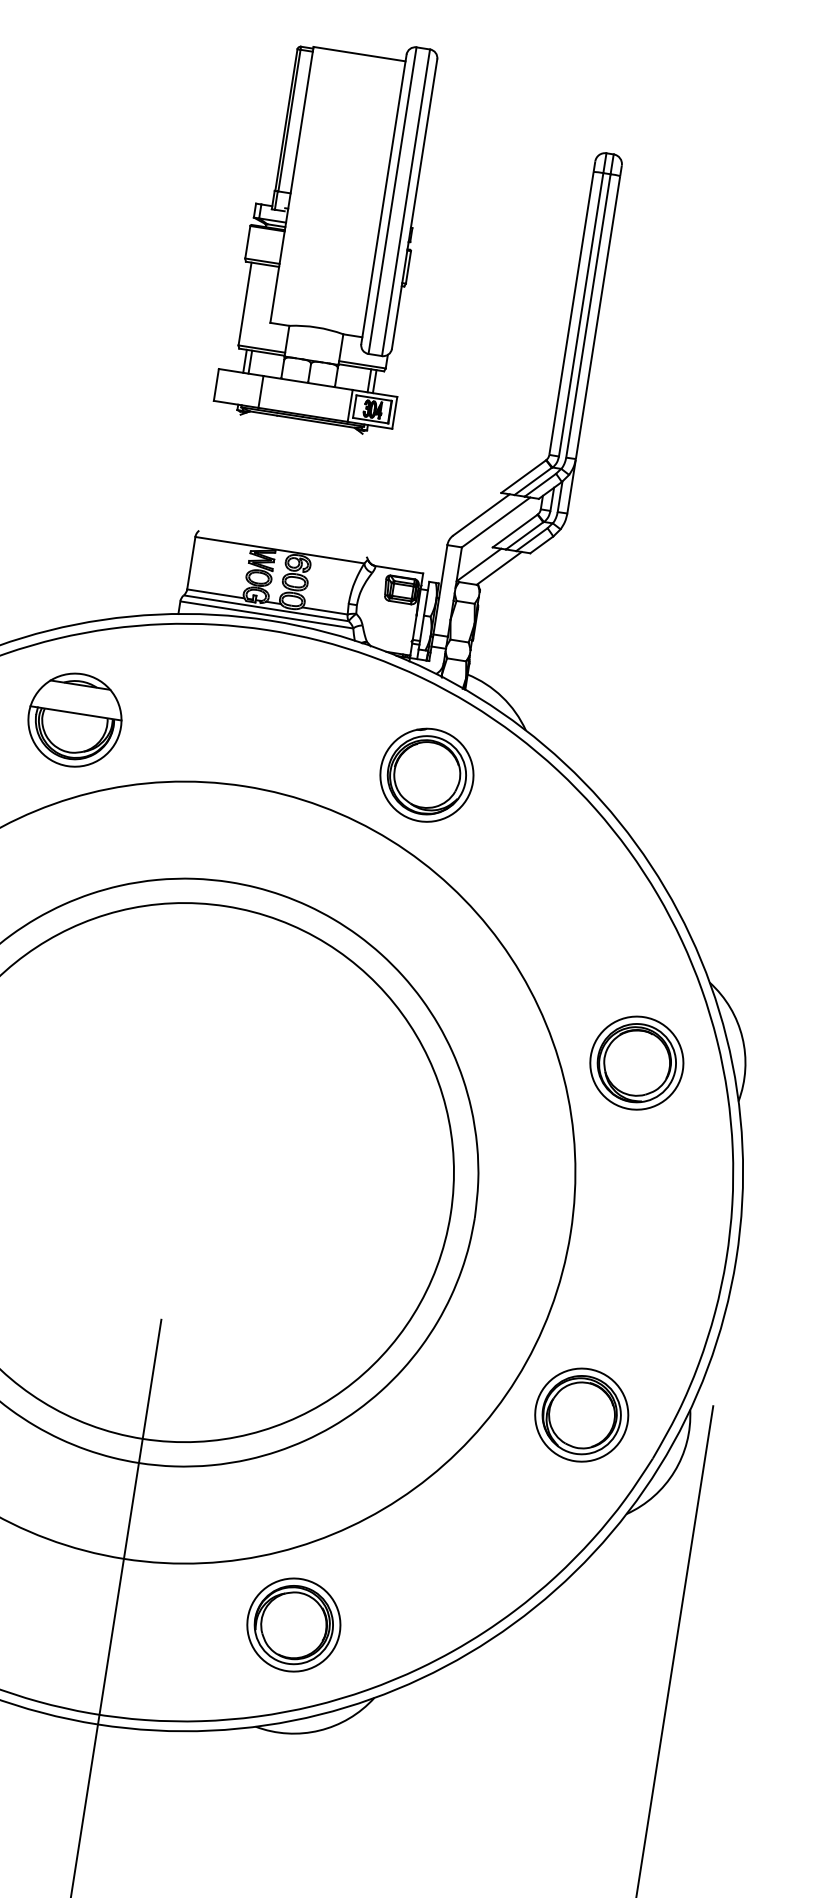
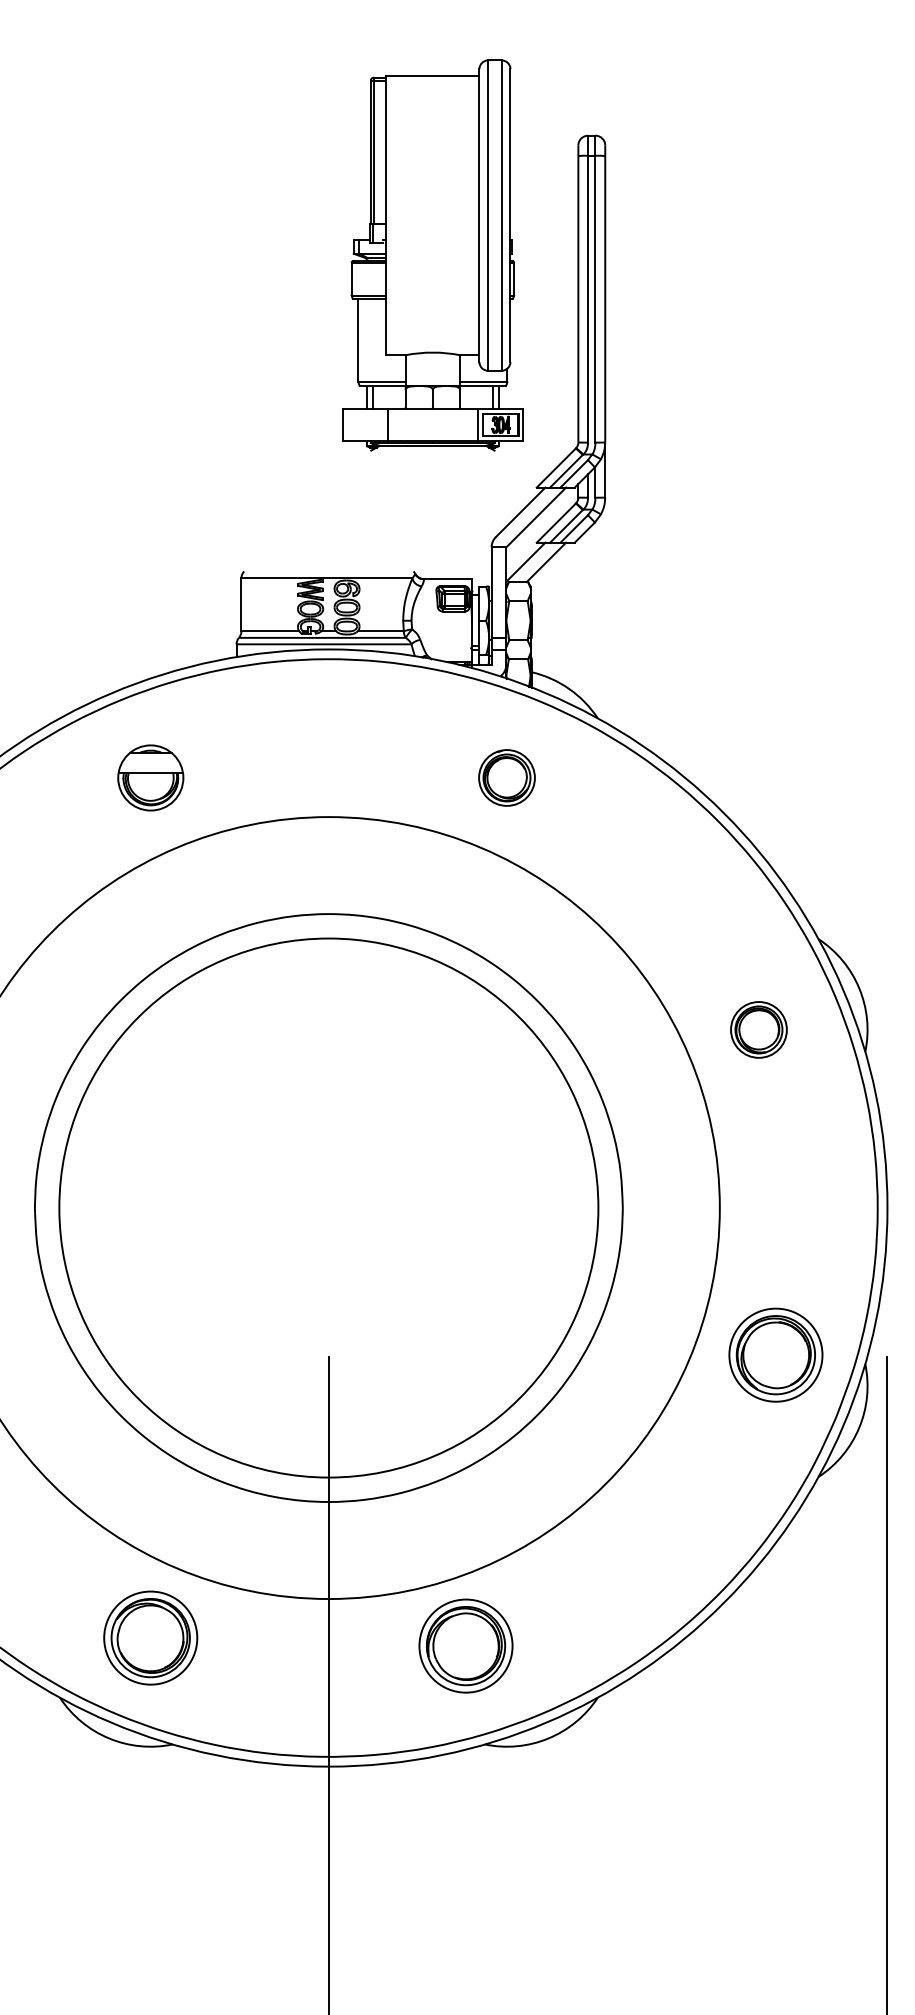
part: (331, 231) -> (432, 255), moved
part: (74, 719) -> (150, 777), size x0.7
part: (426, 774) -> (506, 777), size x0.6
part: (636, 1062) -> (758, 1029), size x0.6
part: (581, 1414) -> (775, 1354), moved
part: (293, 1624) -> (465, 1645), moved

